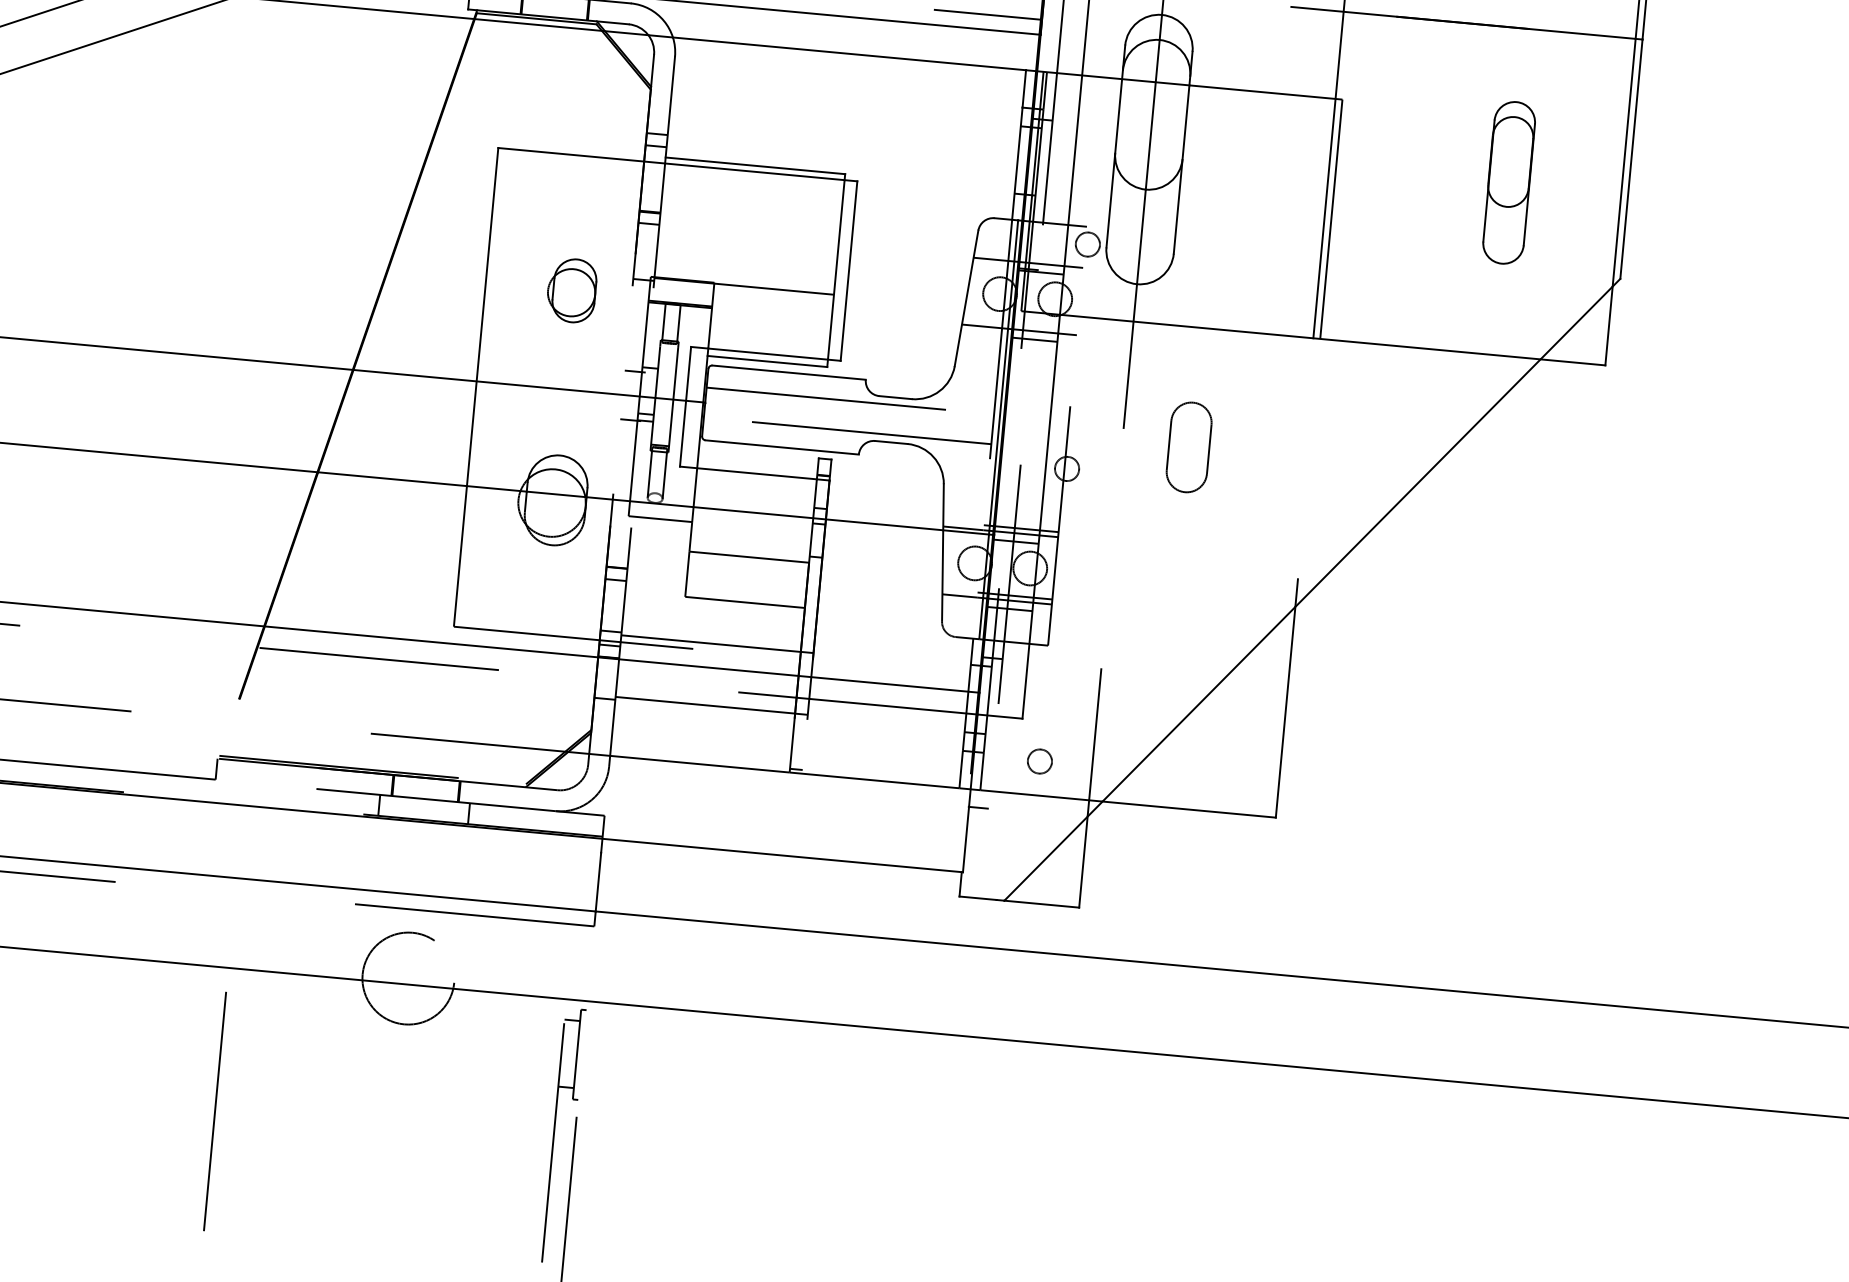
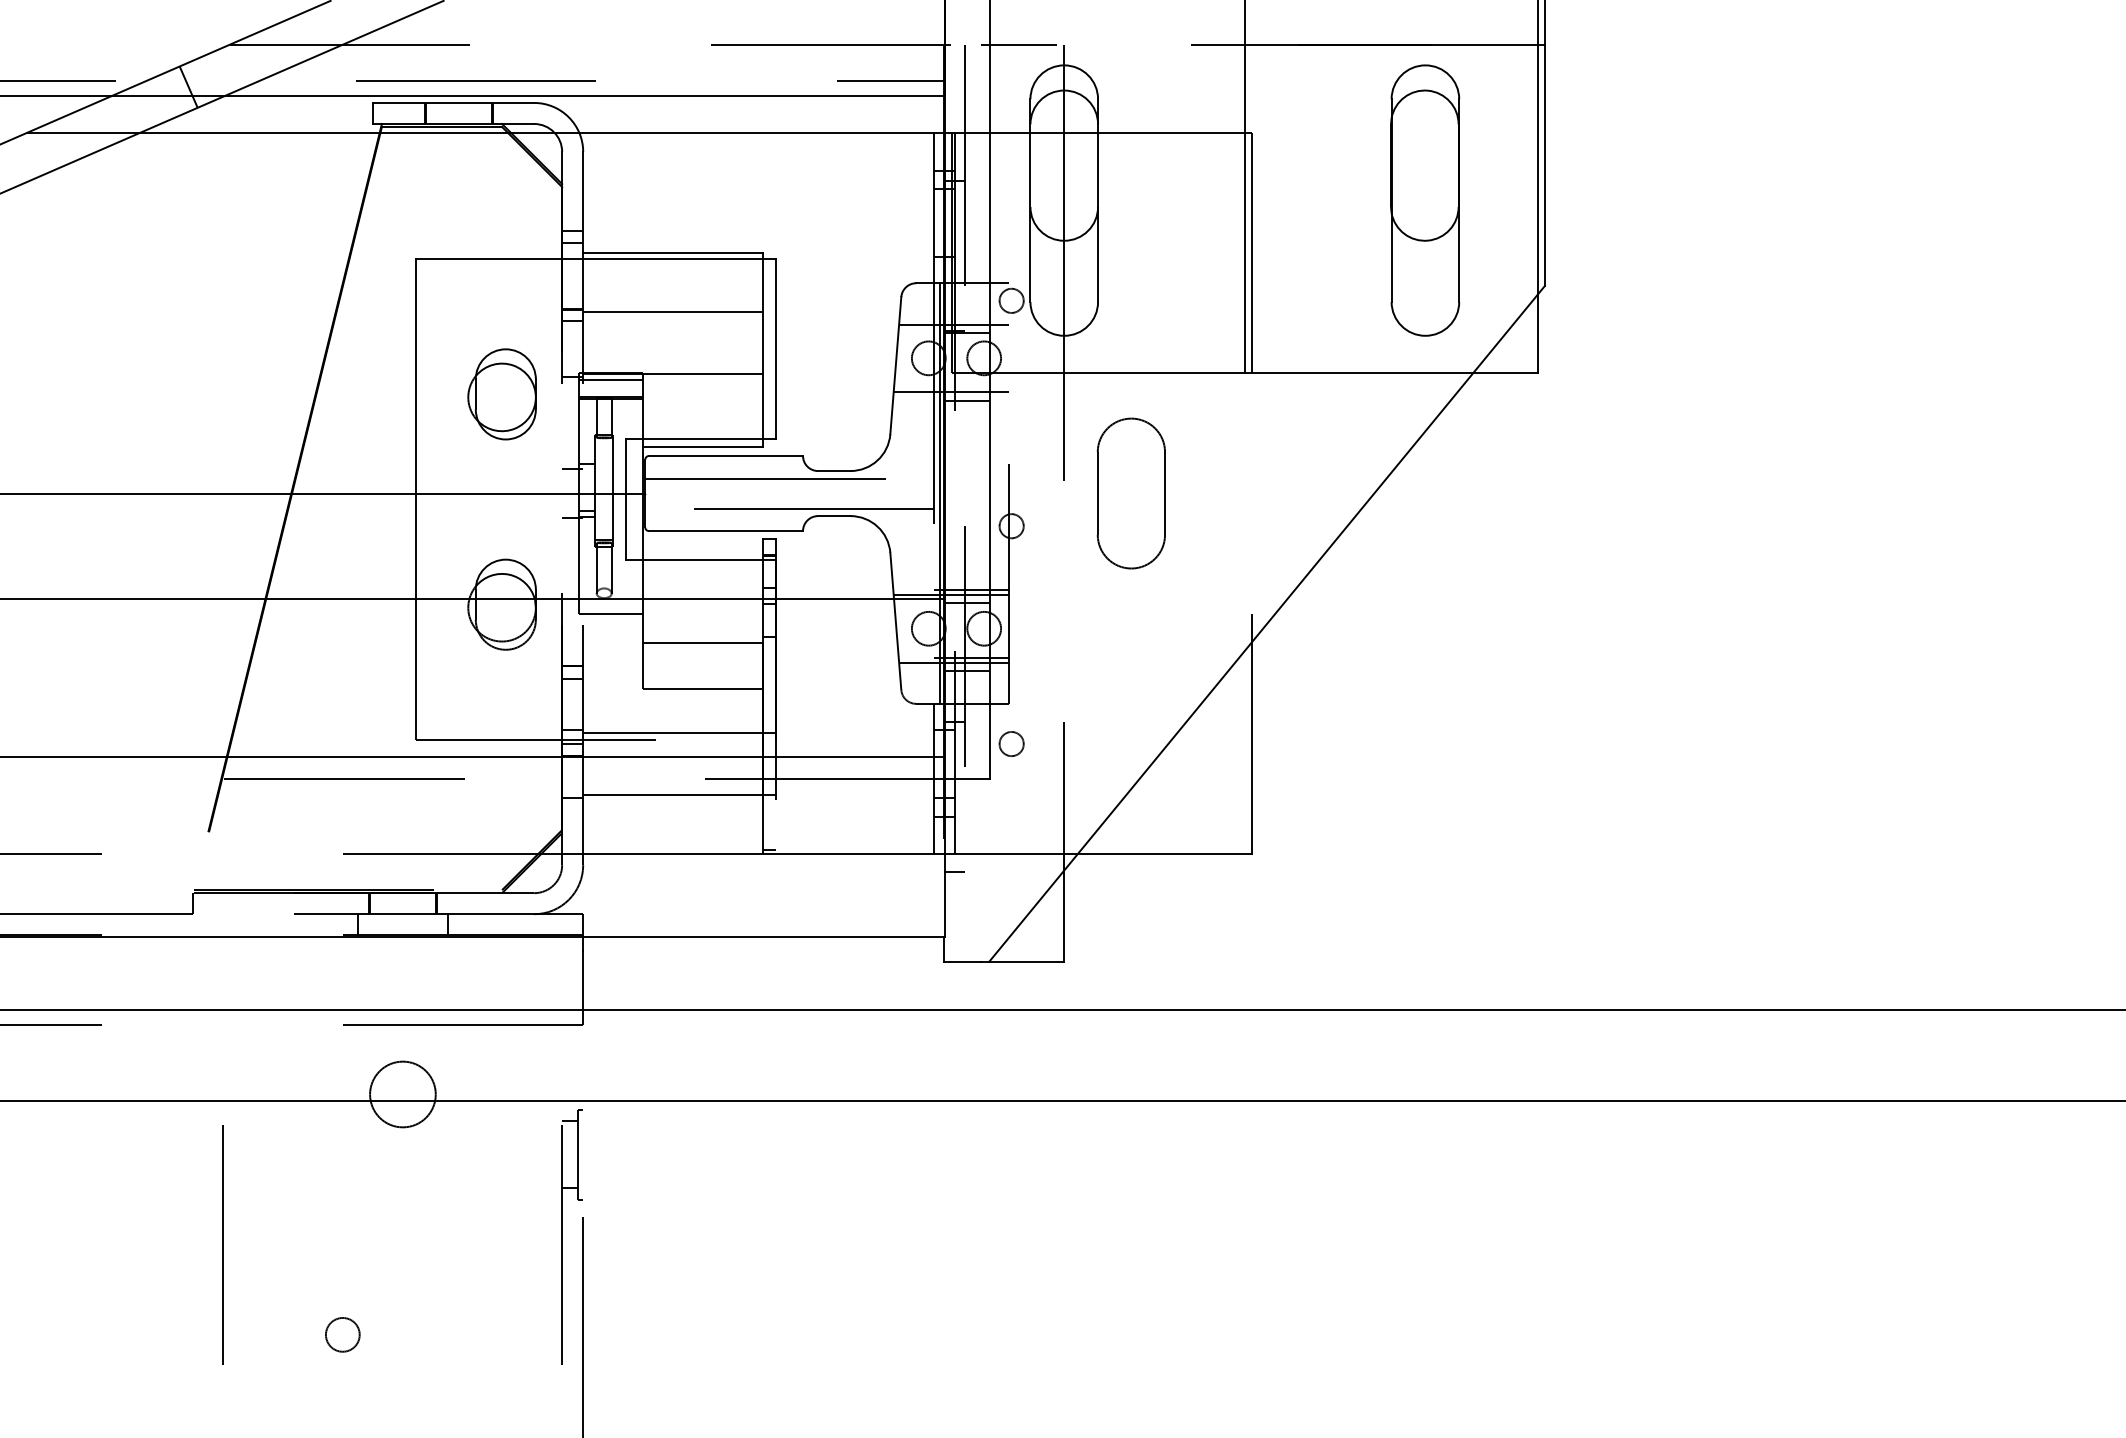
part: (1509, 182) -> (1425, 200), size x1.67
line: (750, 224) -> (673, 312), added
line: (682, 285) -> (611, 379), added
part: (571, 290) -> (501, 394), size x1.43
part: (1188, 447) -> (1130, 493), size x1.67
circle: (1039, 760) -> (1011, 743), moved
circle: (408, 978) -> (402, 1094), size x0.71
circle: (326, 1211) -> (342, 1334), added

